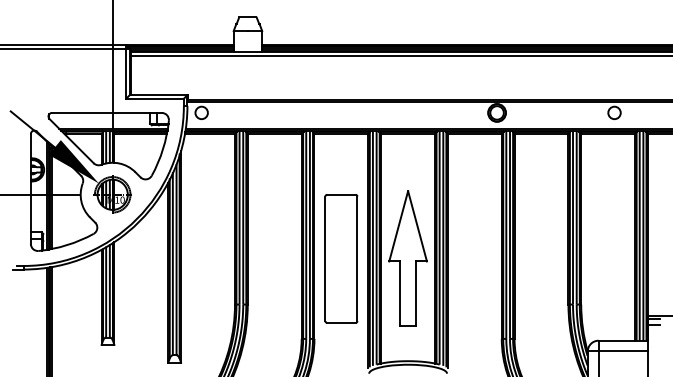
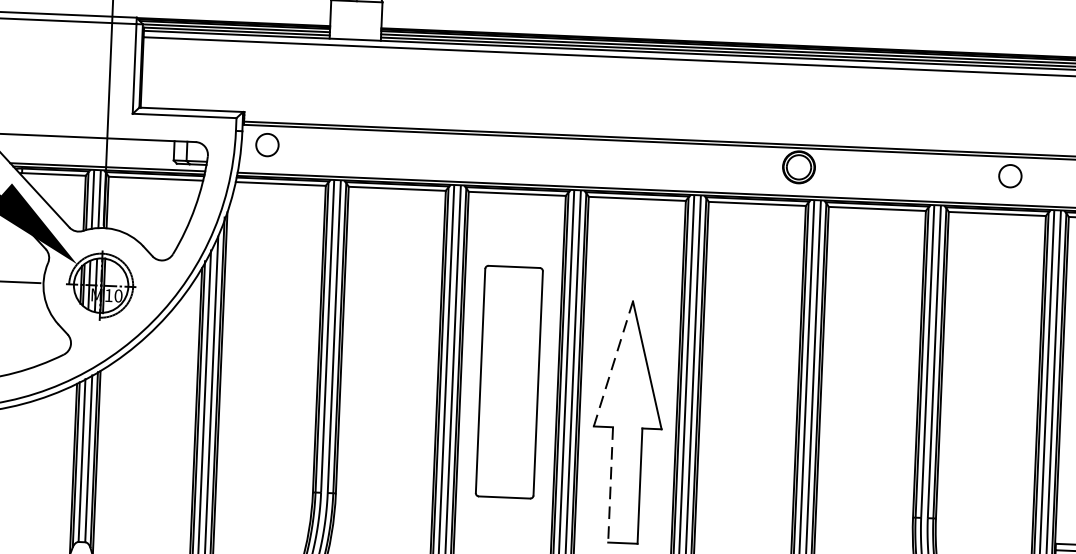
line: (398, 226) -> (613, 364), solid -> dashed
part: (341, 258) -> (509, 381), moved
line: (399, 293) -> (609, 484), solid -> dashed

